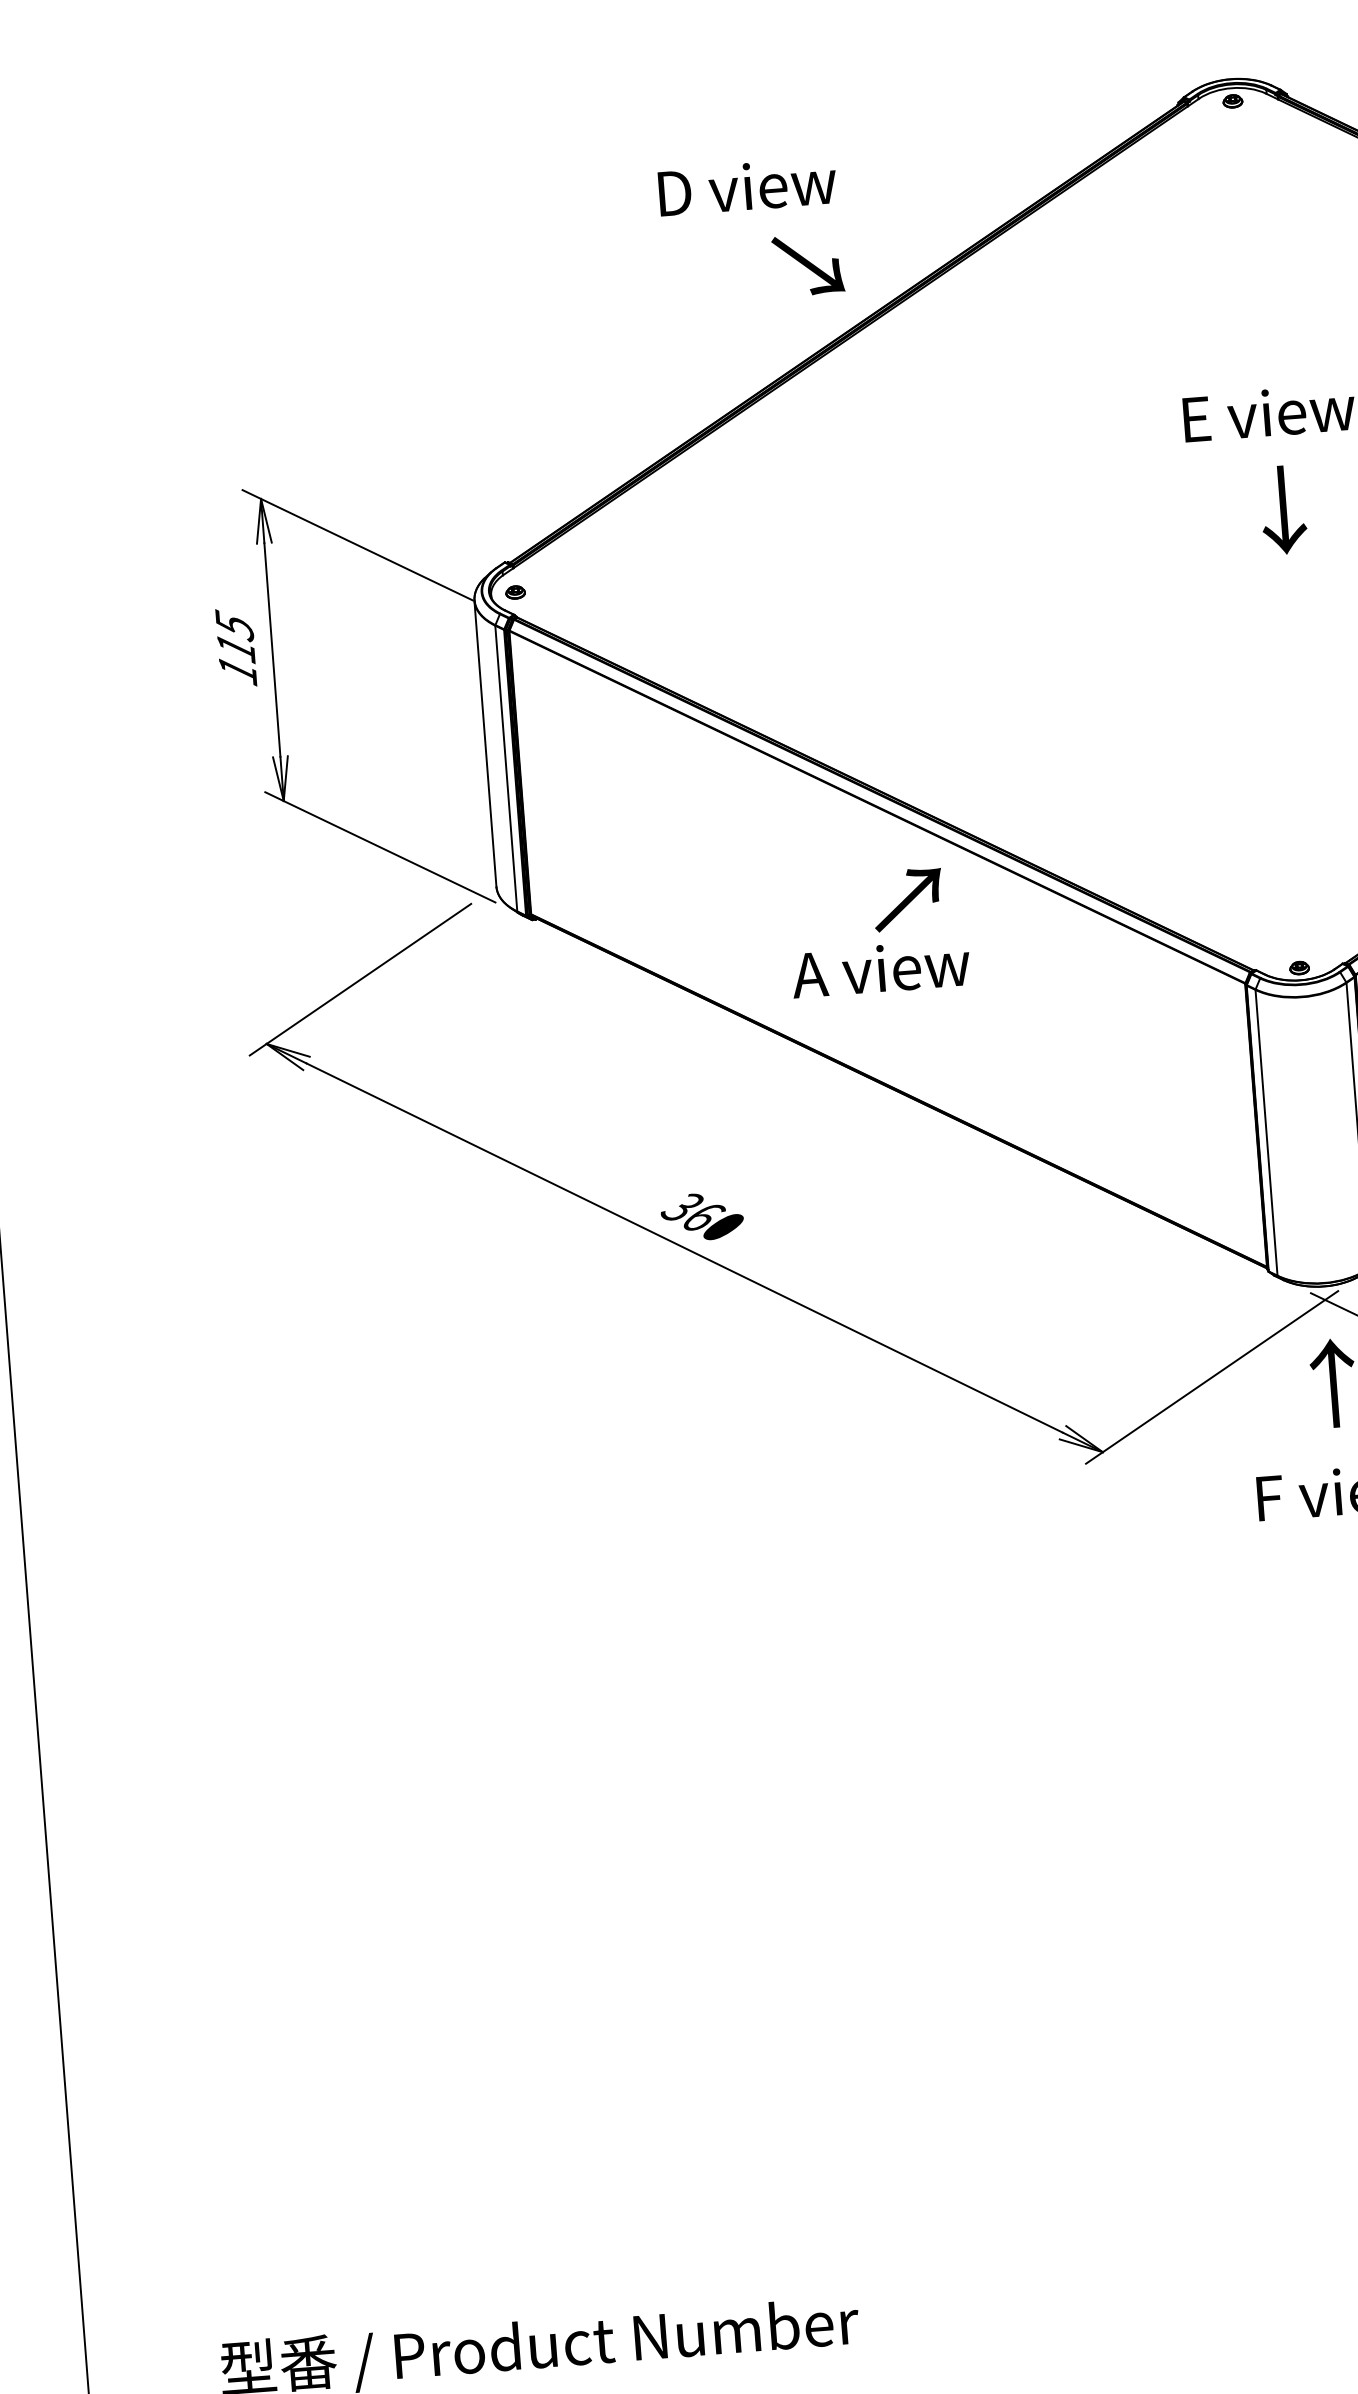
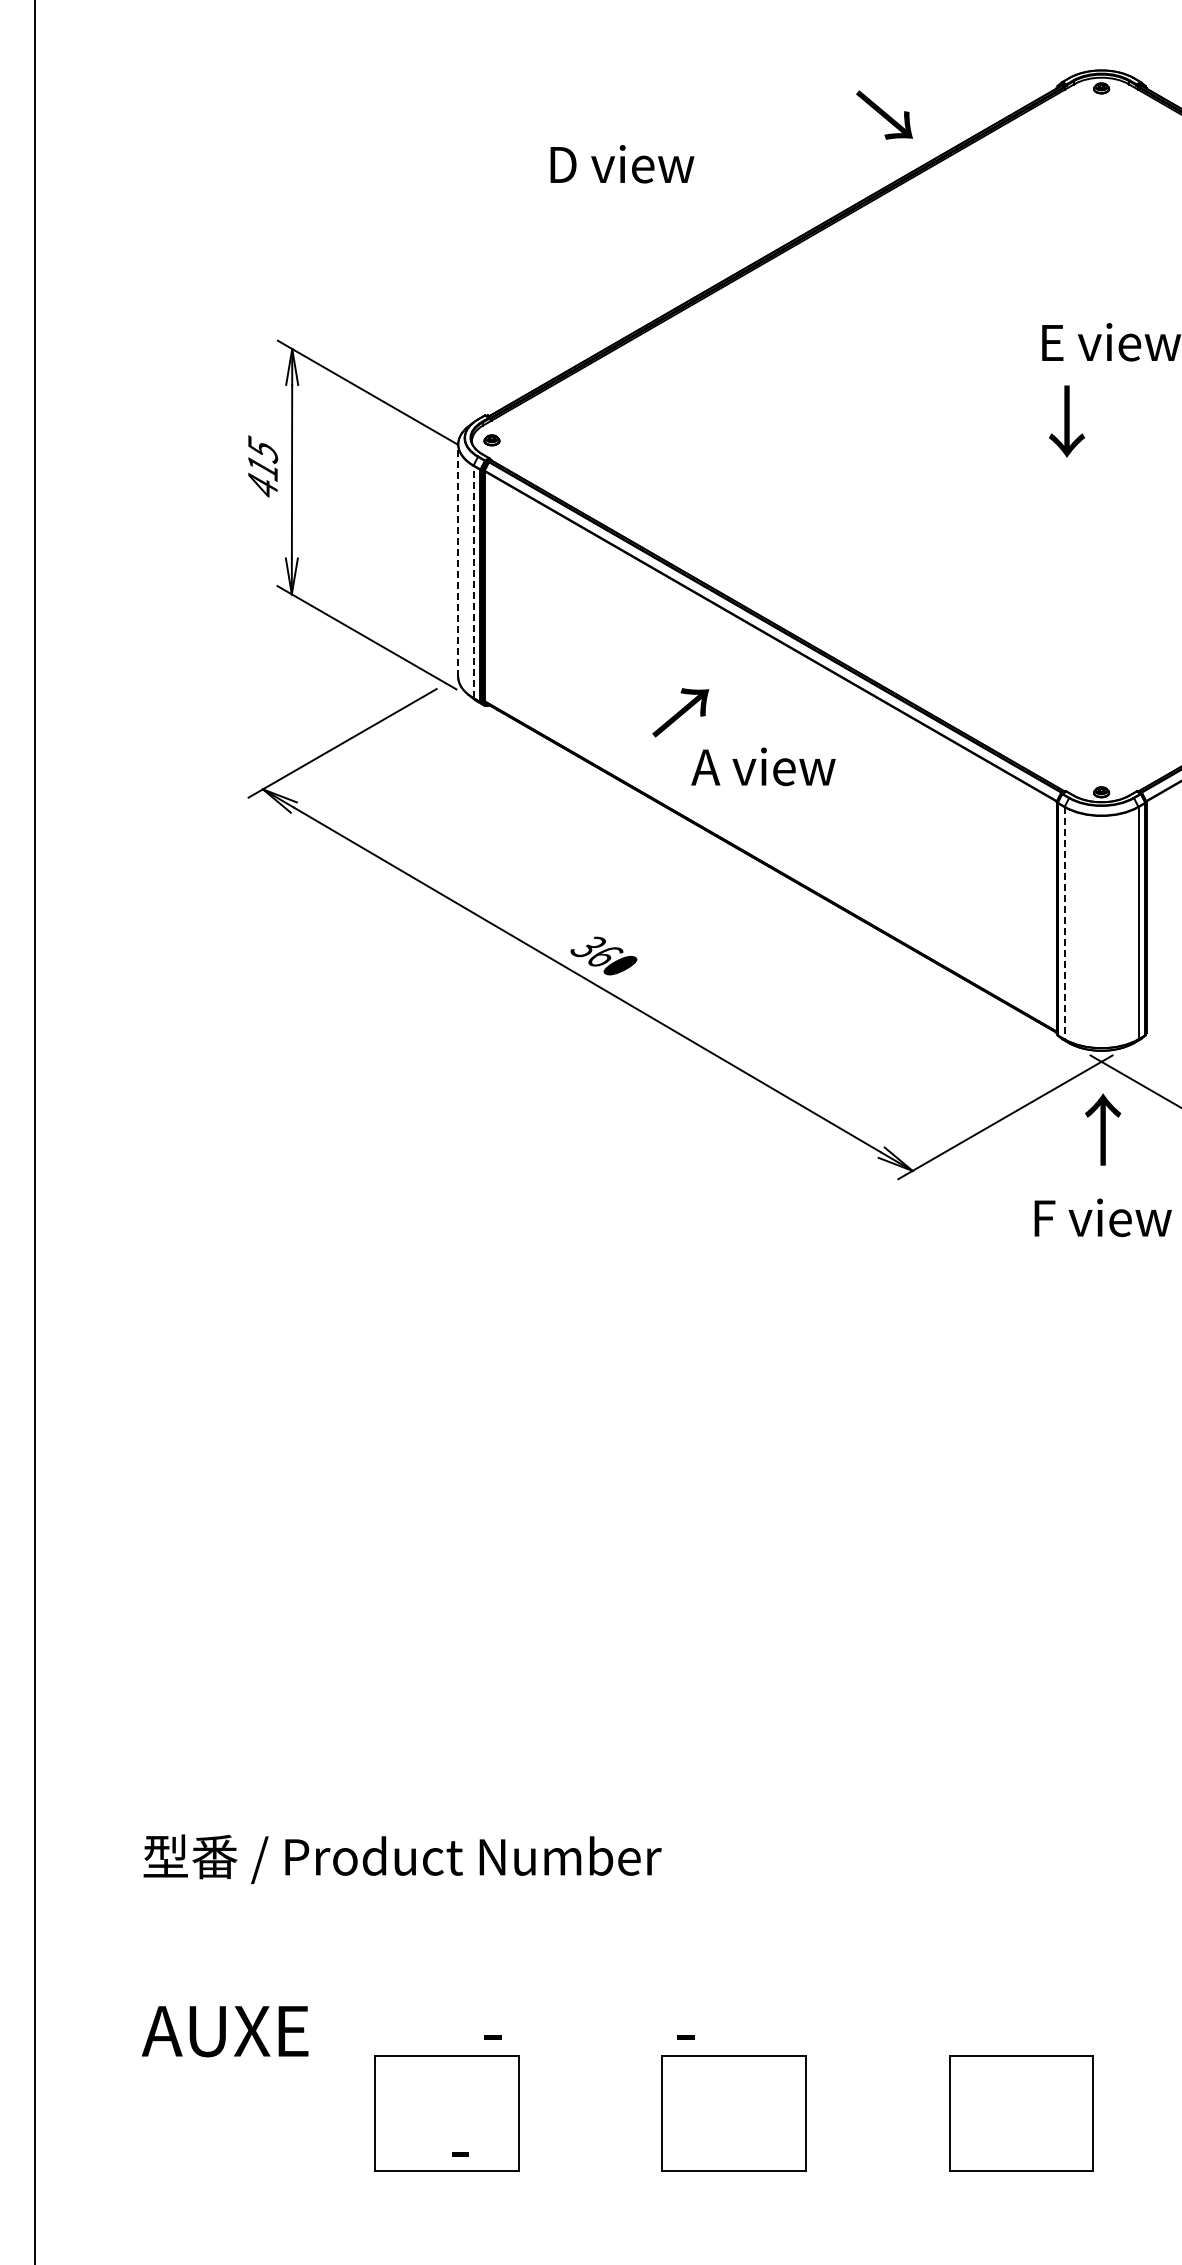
text: (747, 187) -> (622, 164), moved
text: (808, 264) -> (884, 114), moved
text: (1282, 510) -> (1066, 421), moved
text: (237, 671) -> (262, 486), 115 -> 415
line: (485, 743) -> (458, 560), solid -> dashed
line: (506, 768) -> (473, 581), solid -> dashed
text: (907, 899) -> (680, 712), moved
line: (1266, 1133) -> (1064, 923), solid -> dashed

